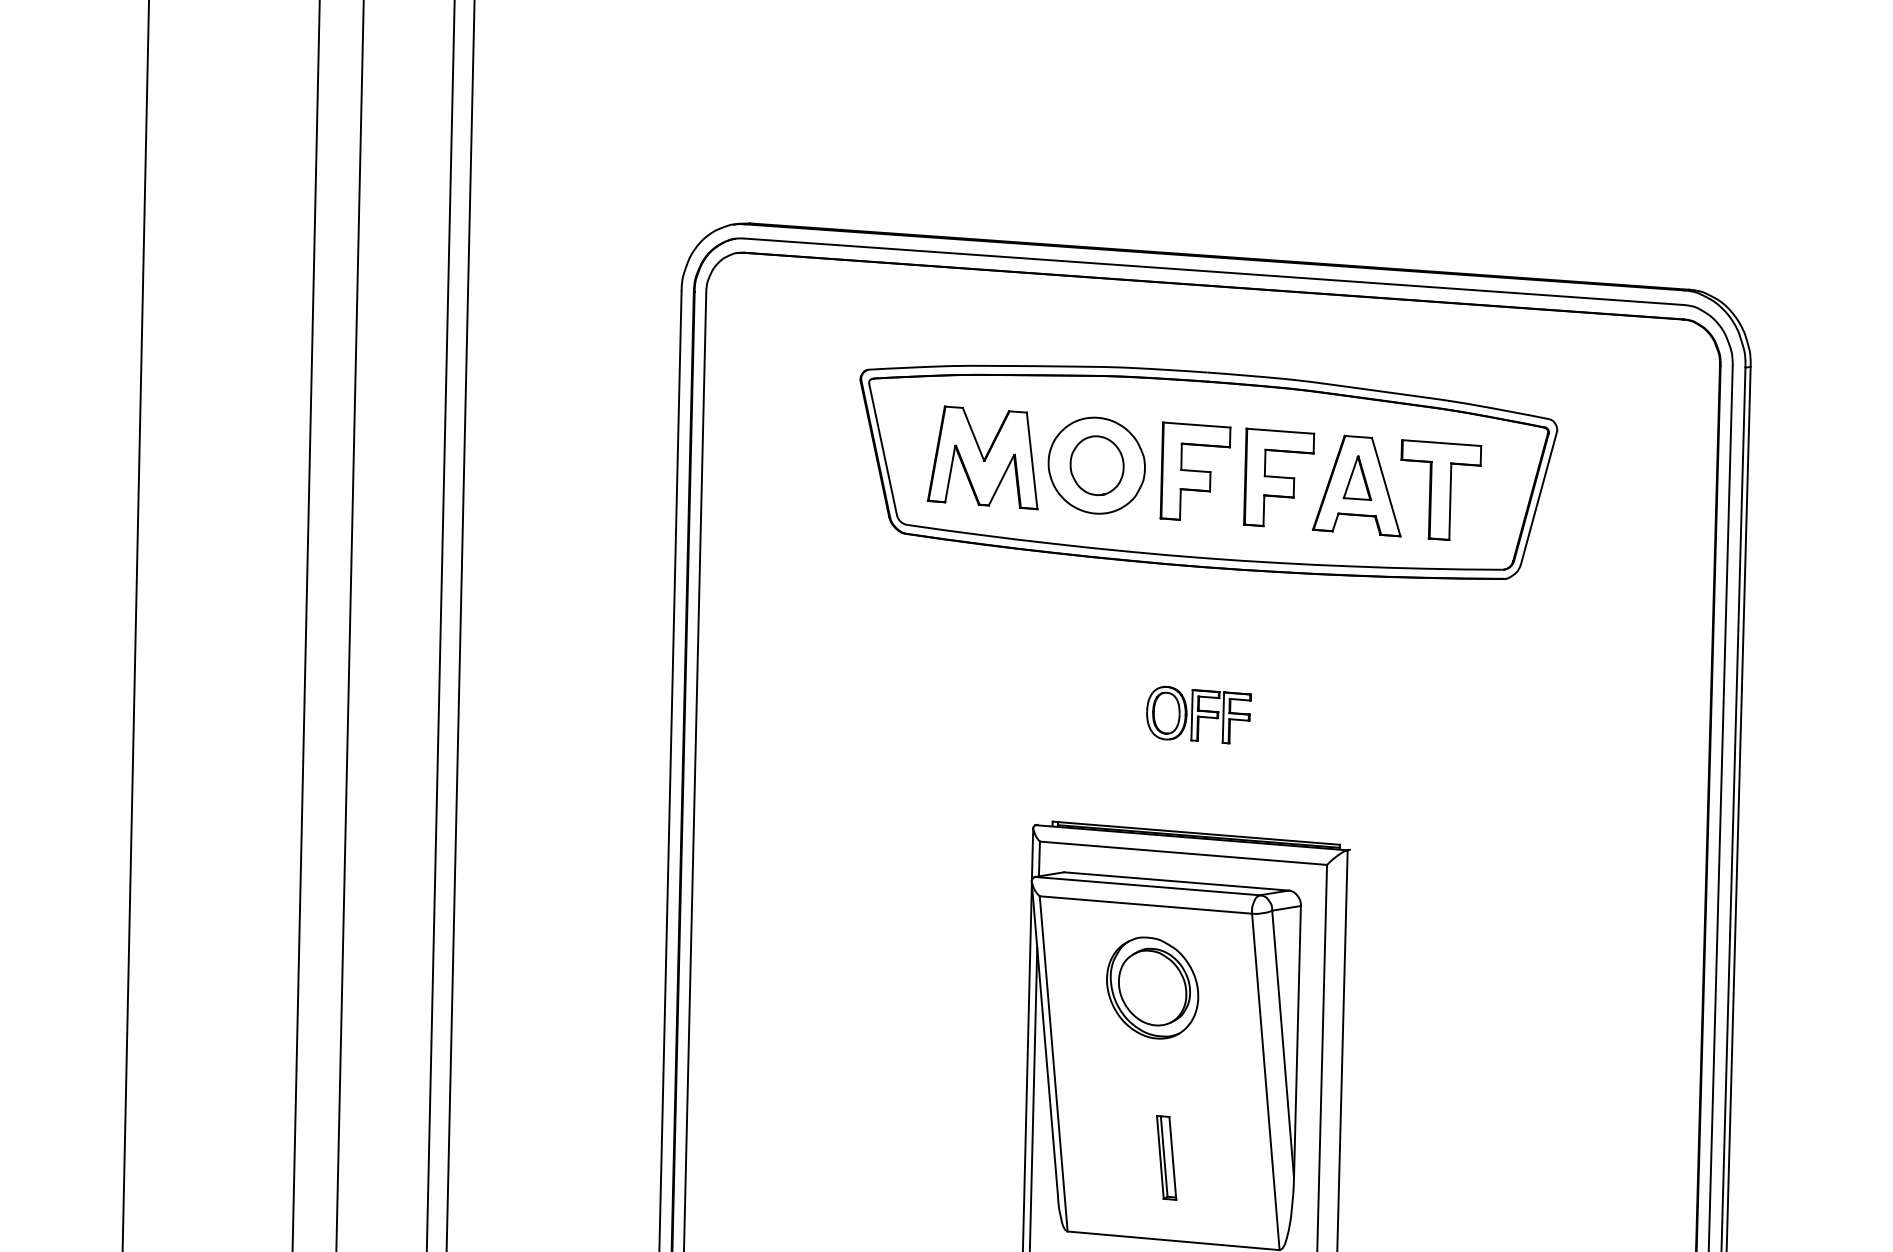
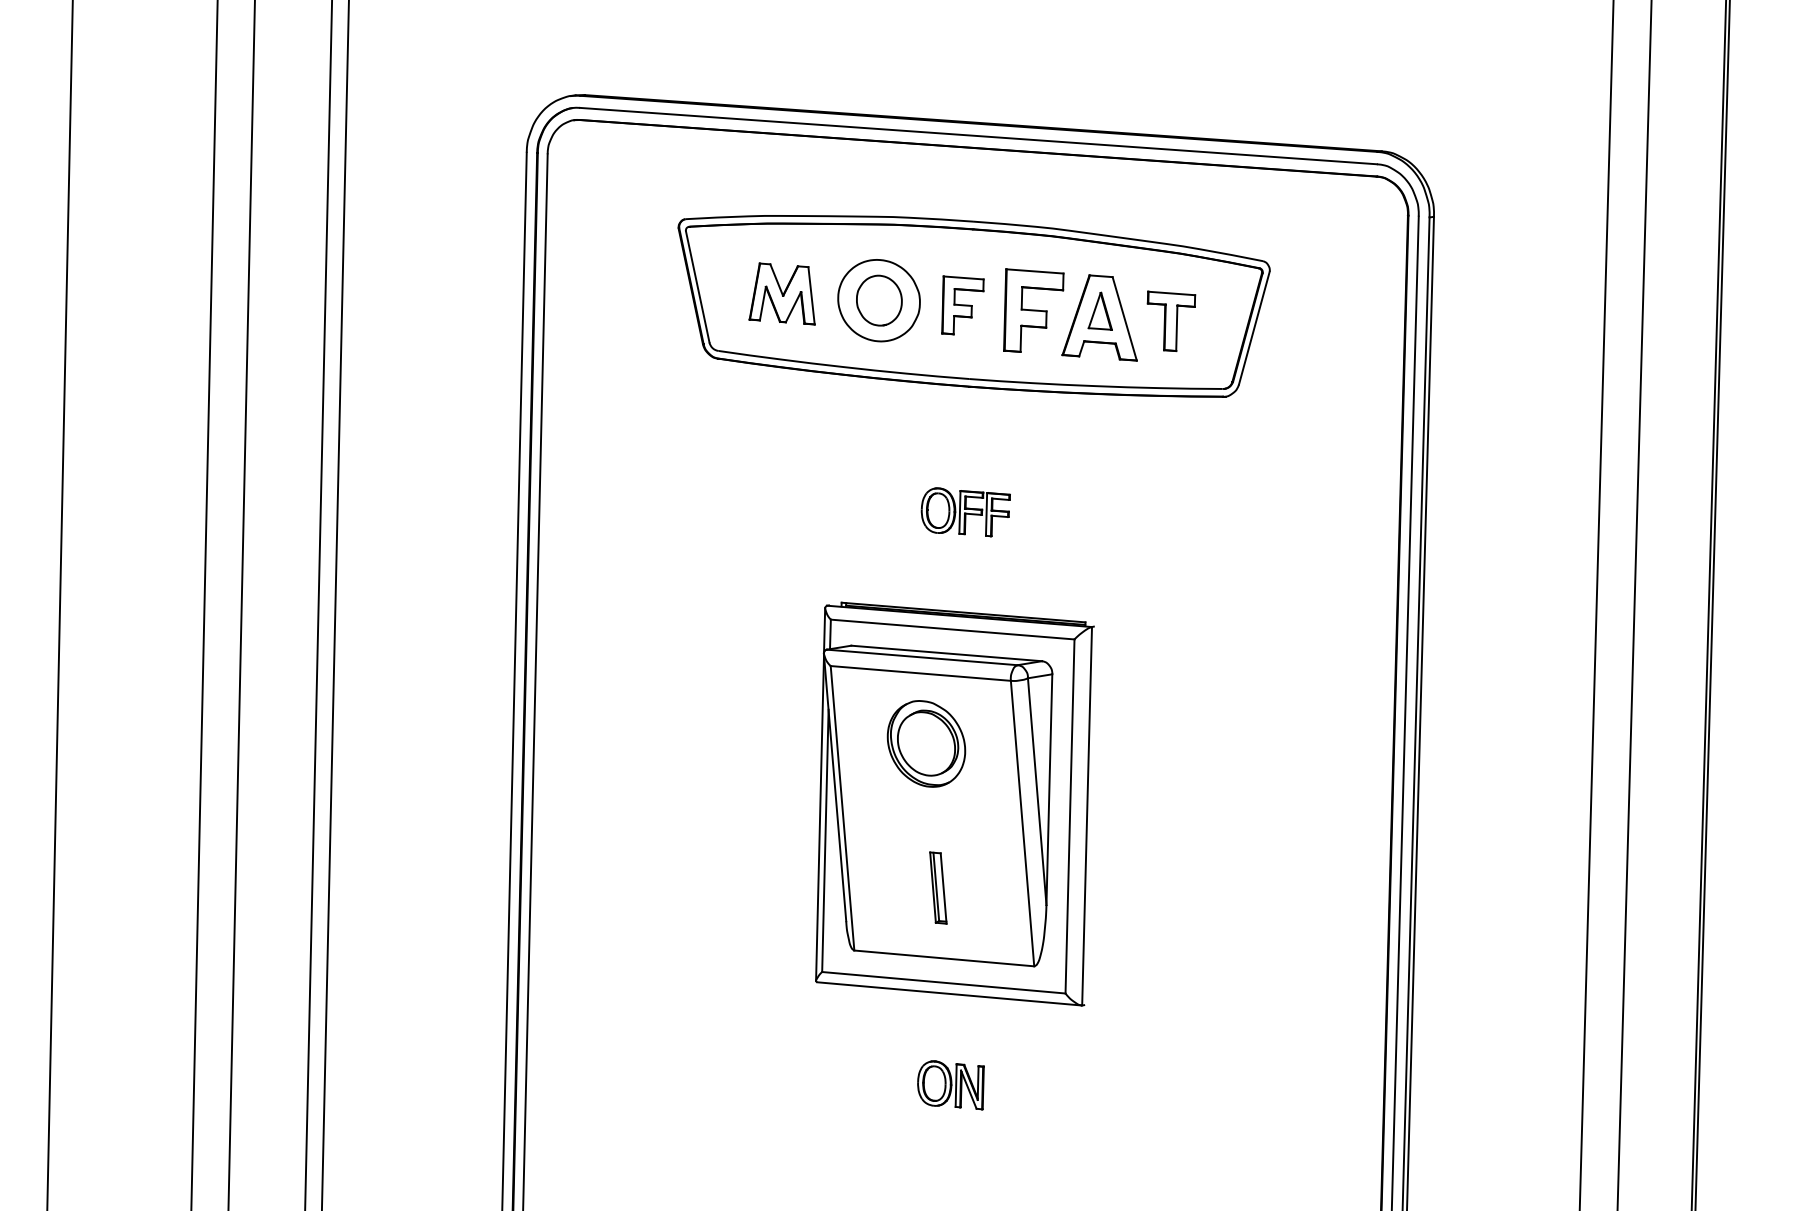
part: (981, 457) -> (781, 293), size x0.7
part: (1195, 471) -> (962, 305), size x0.7
part: (1441, 490) -> (1171, 321), size x0.7

